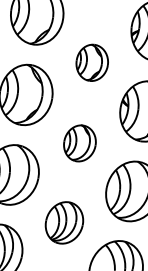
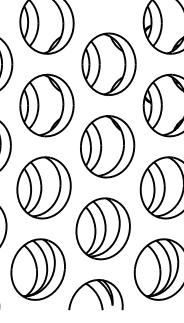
part: (91, 62) -> (108, 63), size x1.67
part: (79, 143) -> (107, 146), size x1.67
part: (63, 222) -> (102, 228), size x1.43

